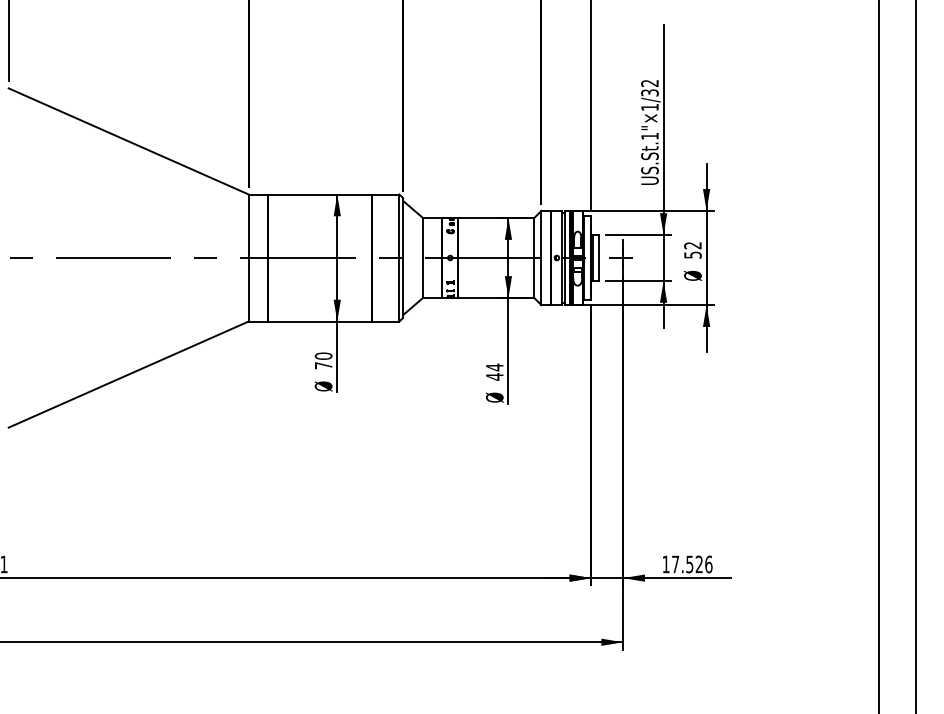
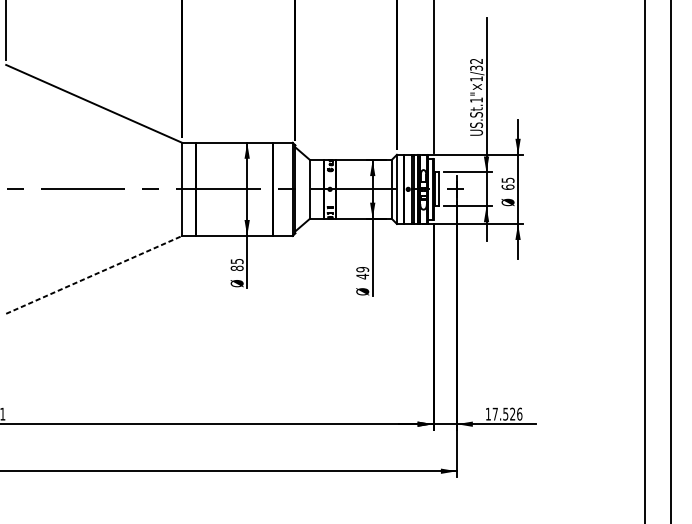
text: (692, 250) -> (507, 183), 52 -> 65
text: (323, 360) -> (237, 264), 70 -> 85
text: (494, 367) -> (362, 269), 44 -> 49
line: (129, 374) -> (94, 274), solid -> dashed

